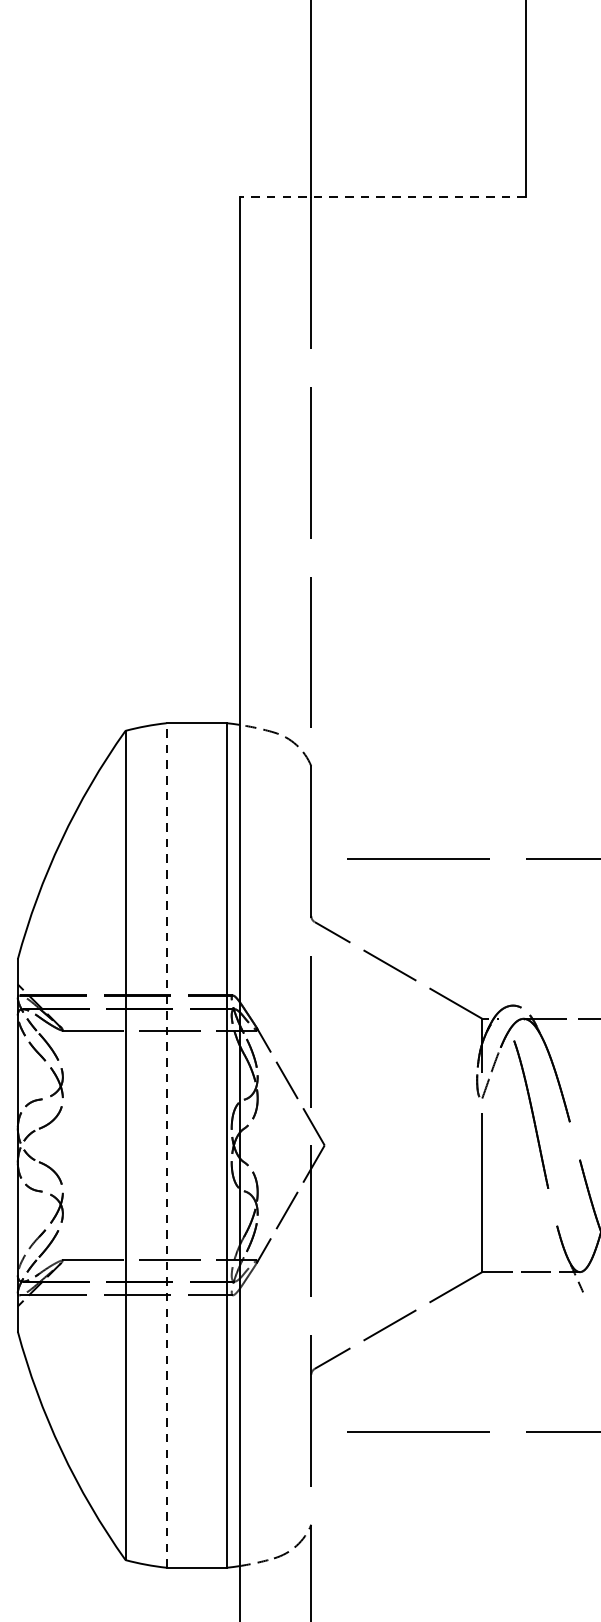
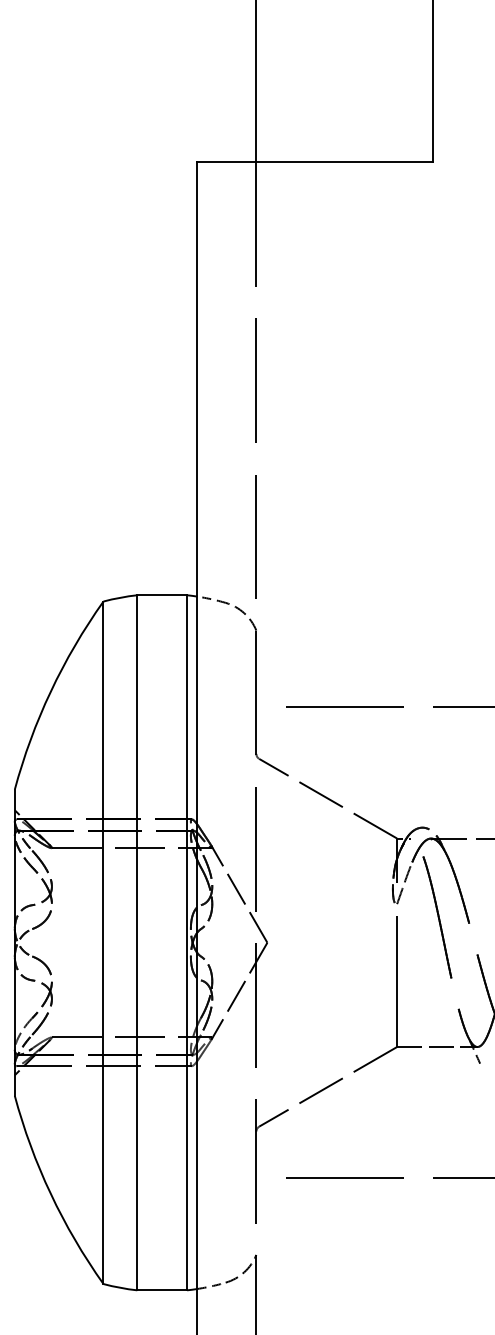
line: (383, 197) -> (315, 162), dashed -> solid
line: (166, 1145) -> (137, 942), dashed -> solid

